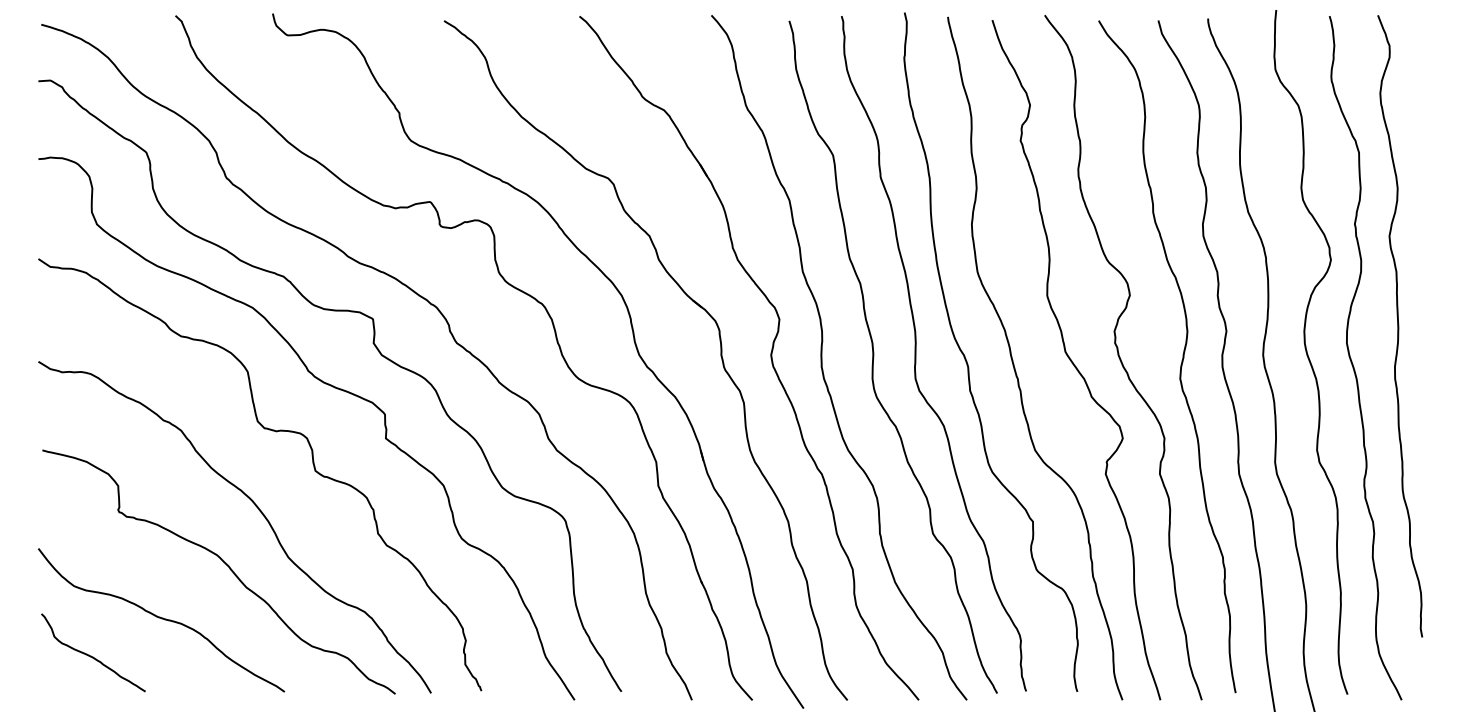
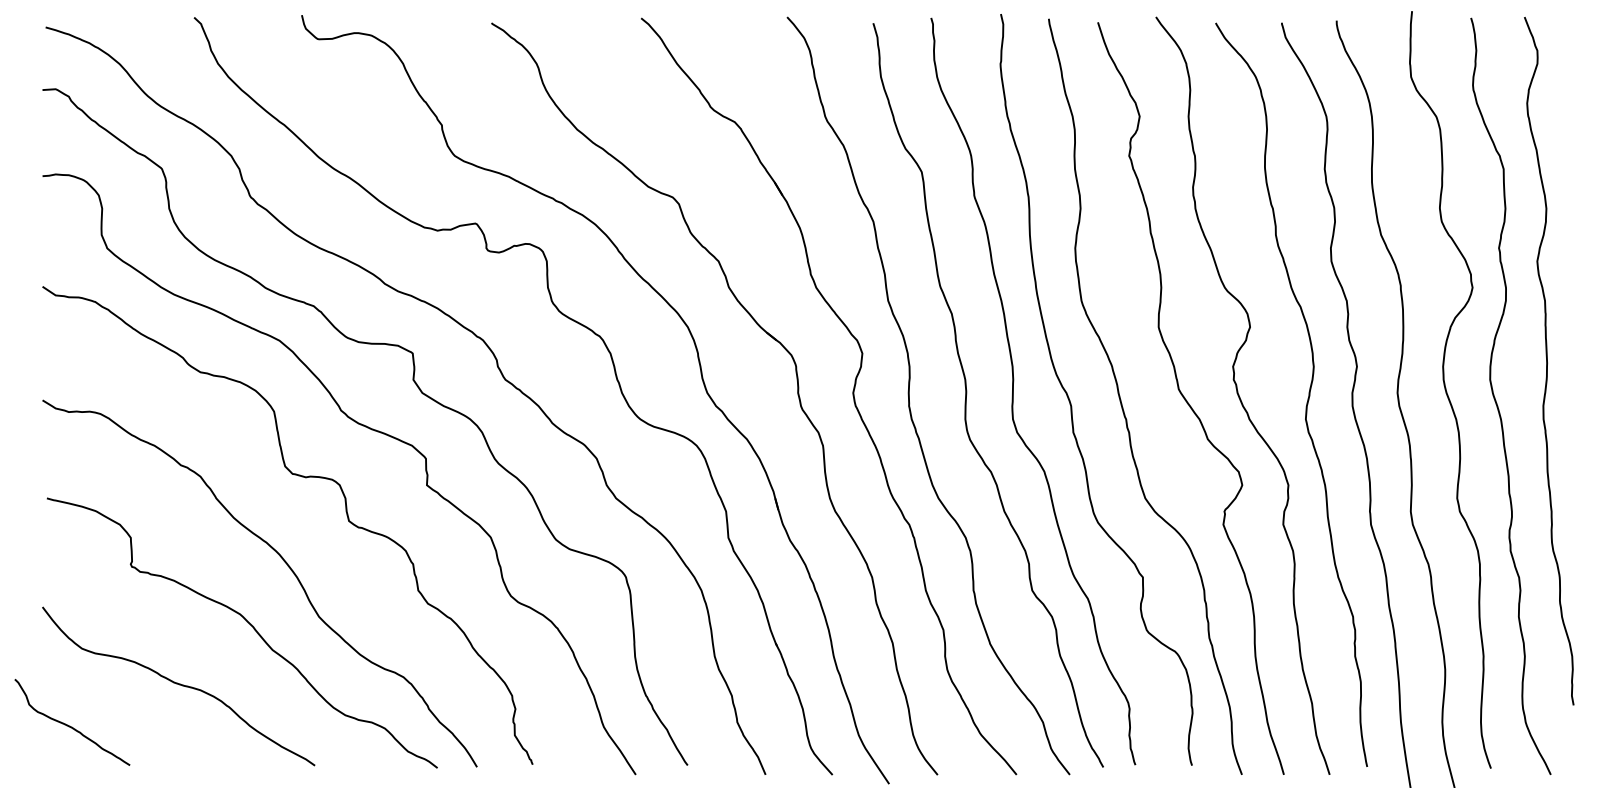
curve: (91, 655) -> (70, 725), moved

